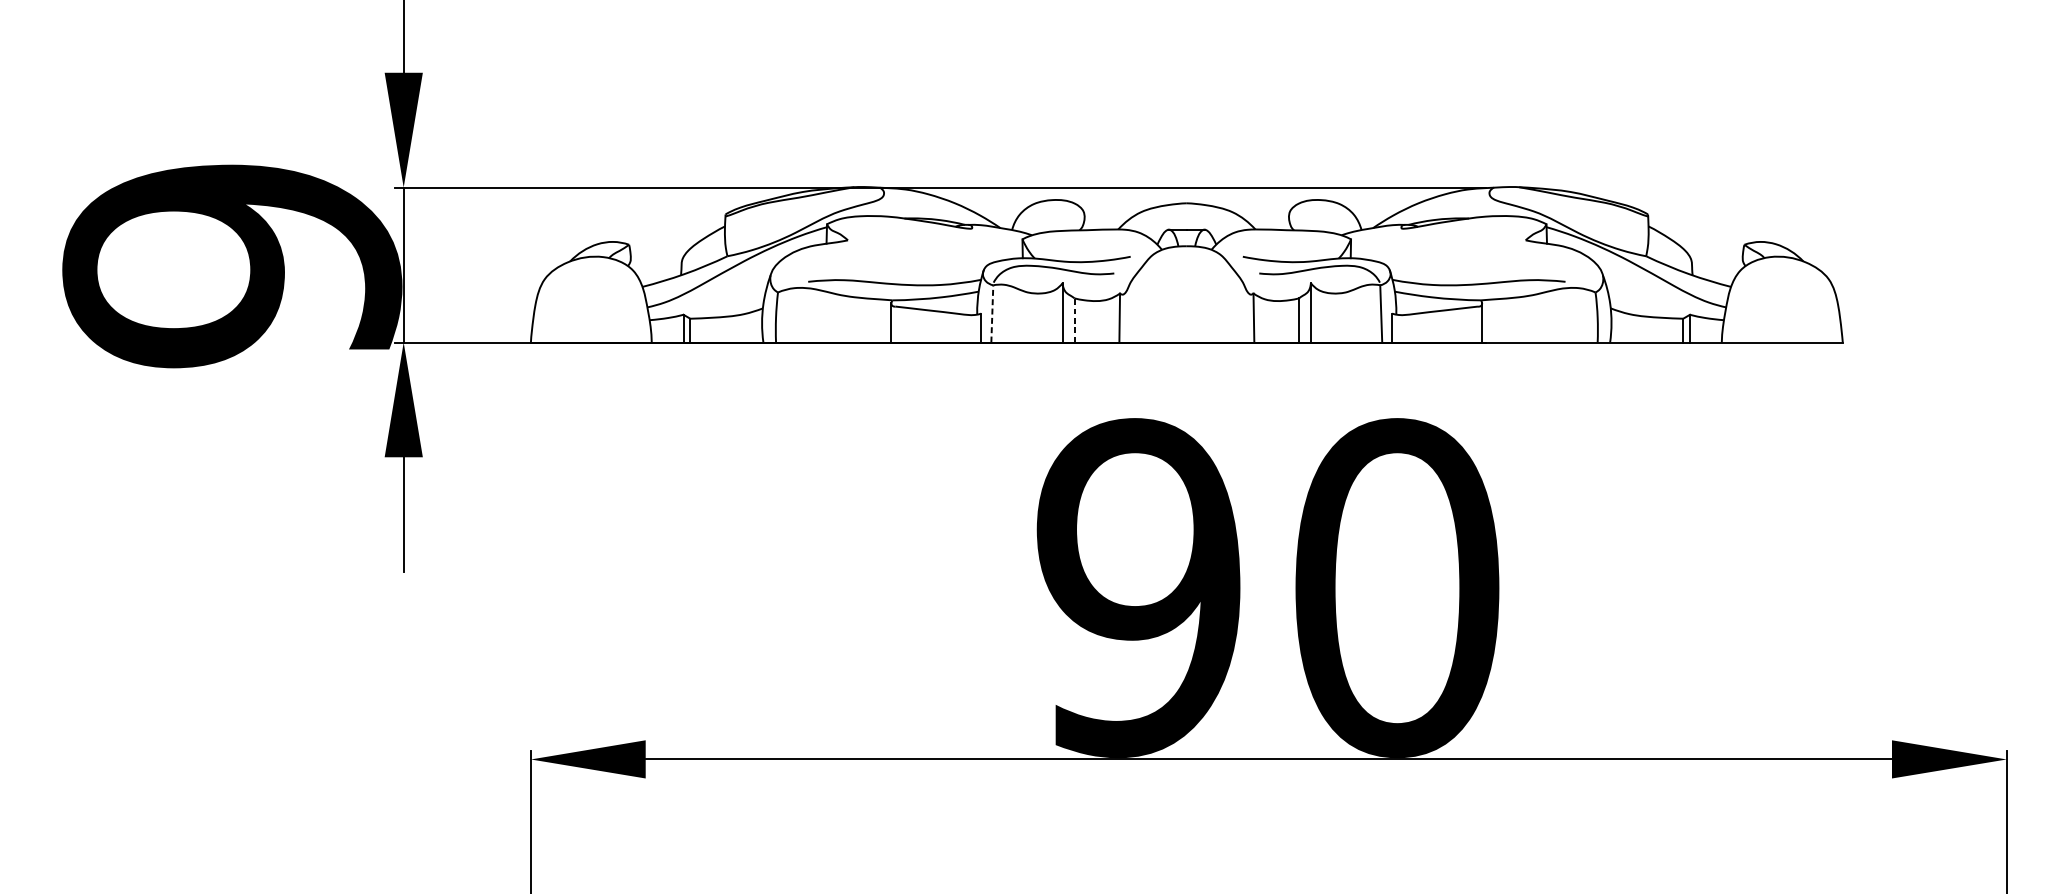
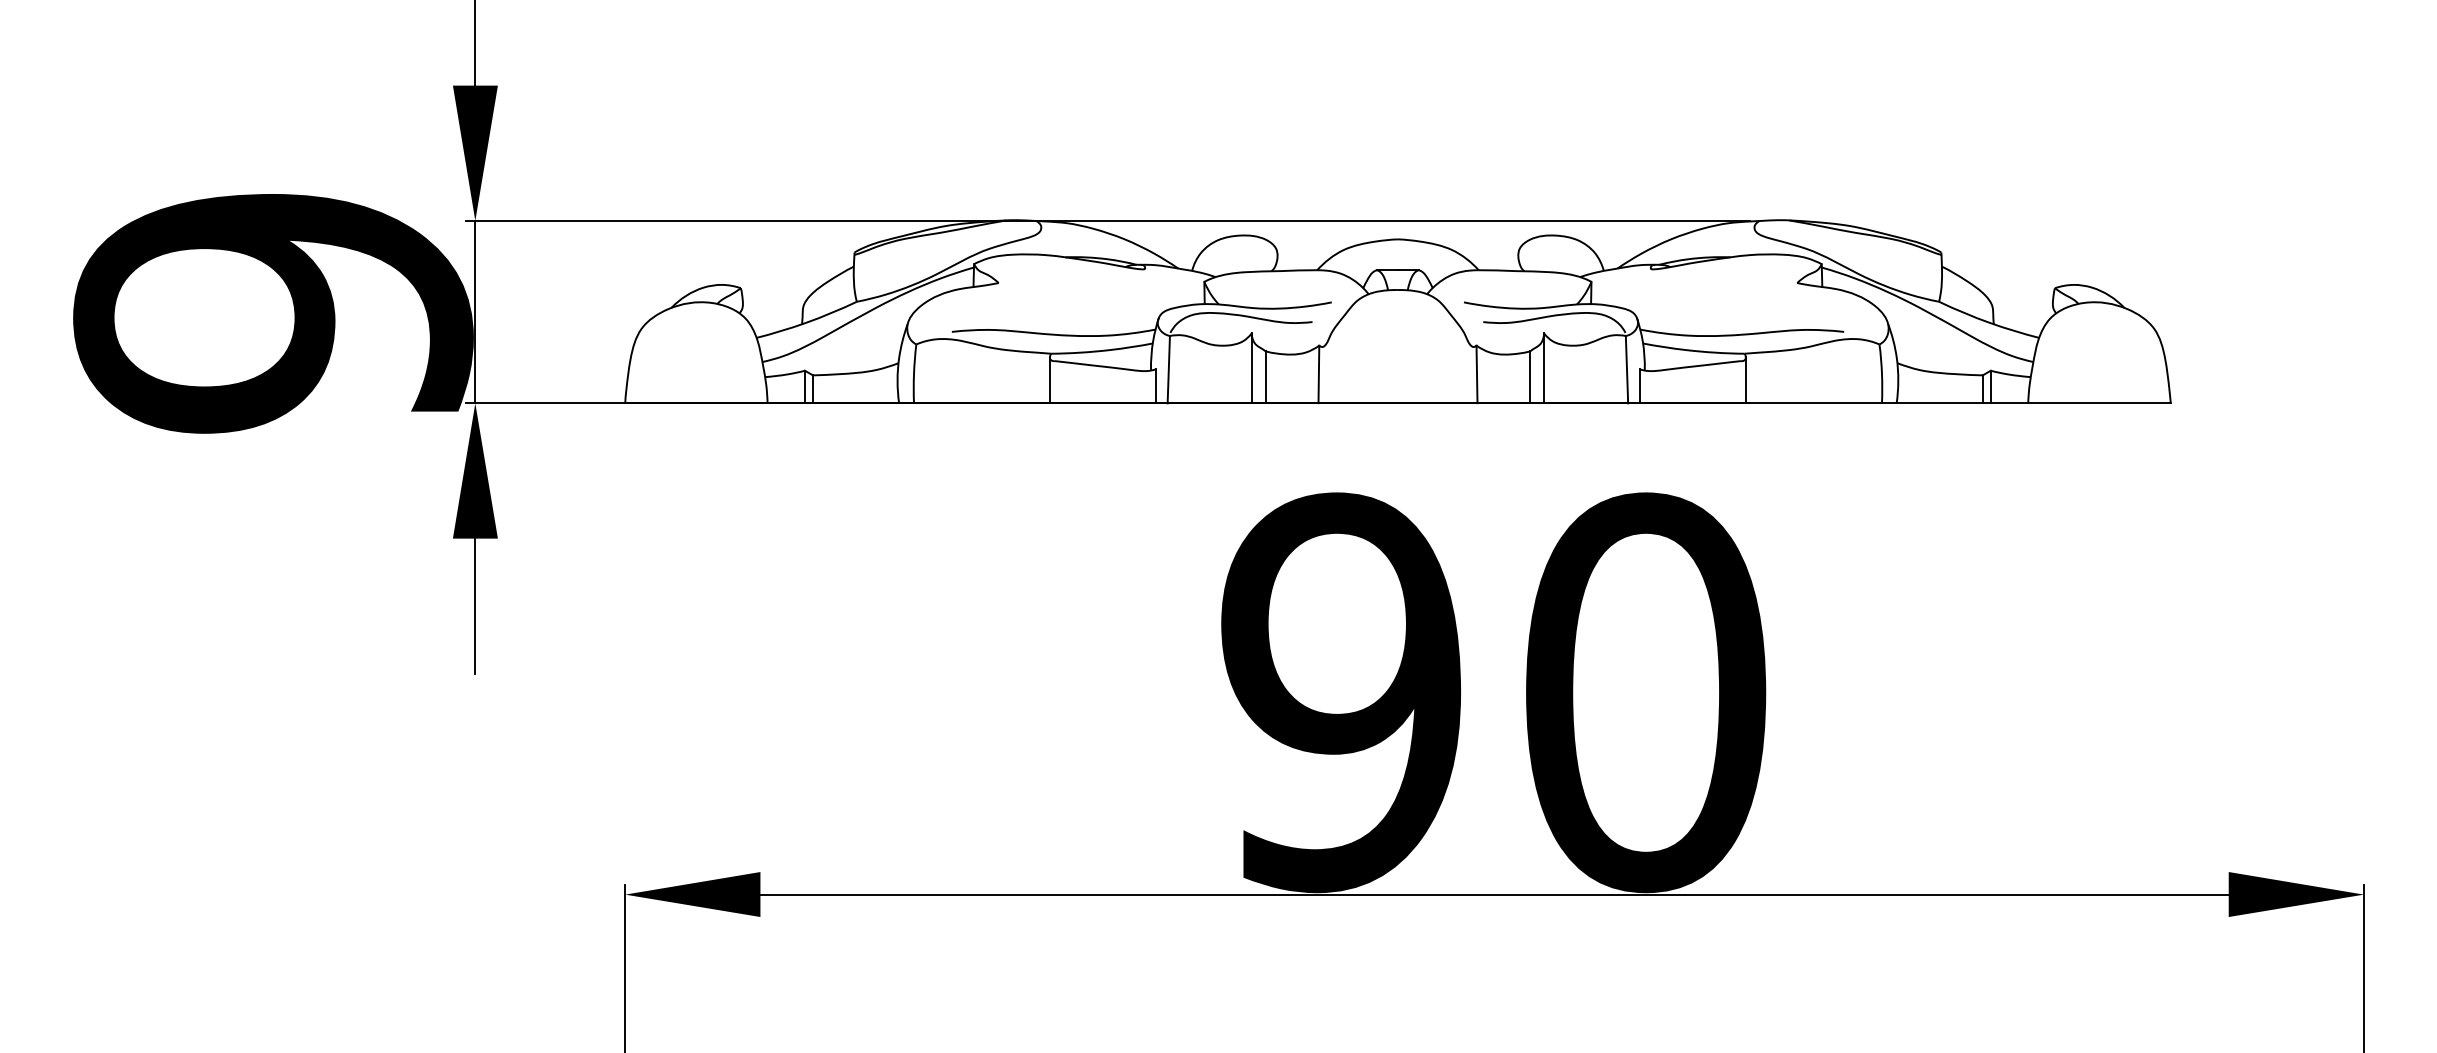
line: (992, 313) -> (1168, 369), dashed -> solid
line: (1074, 320) -> (1265, 377), dashed -> solid

